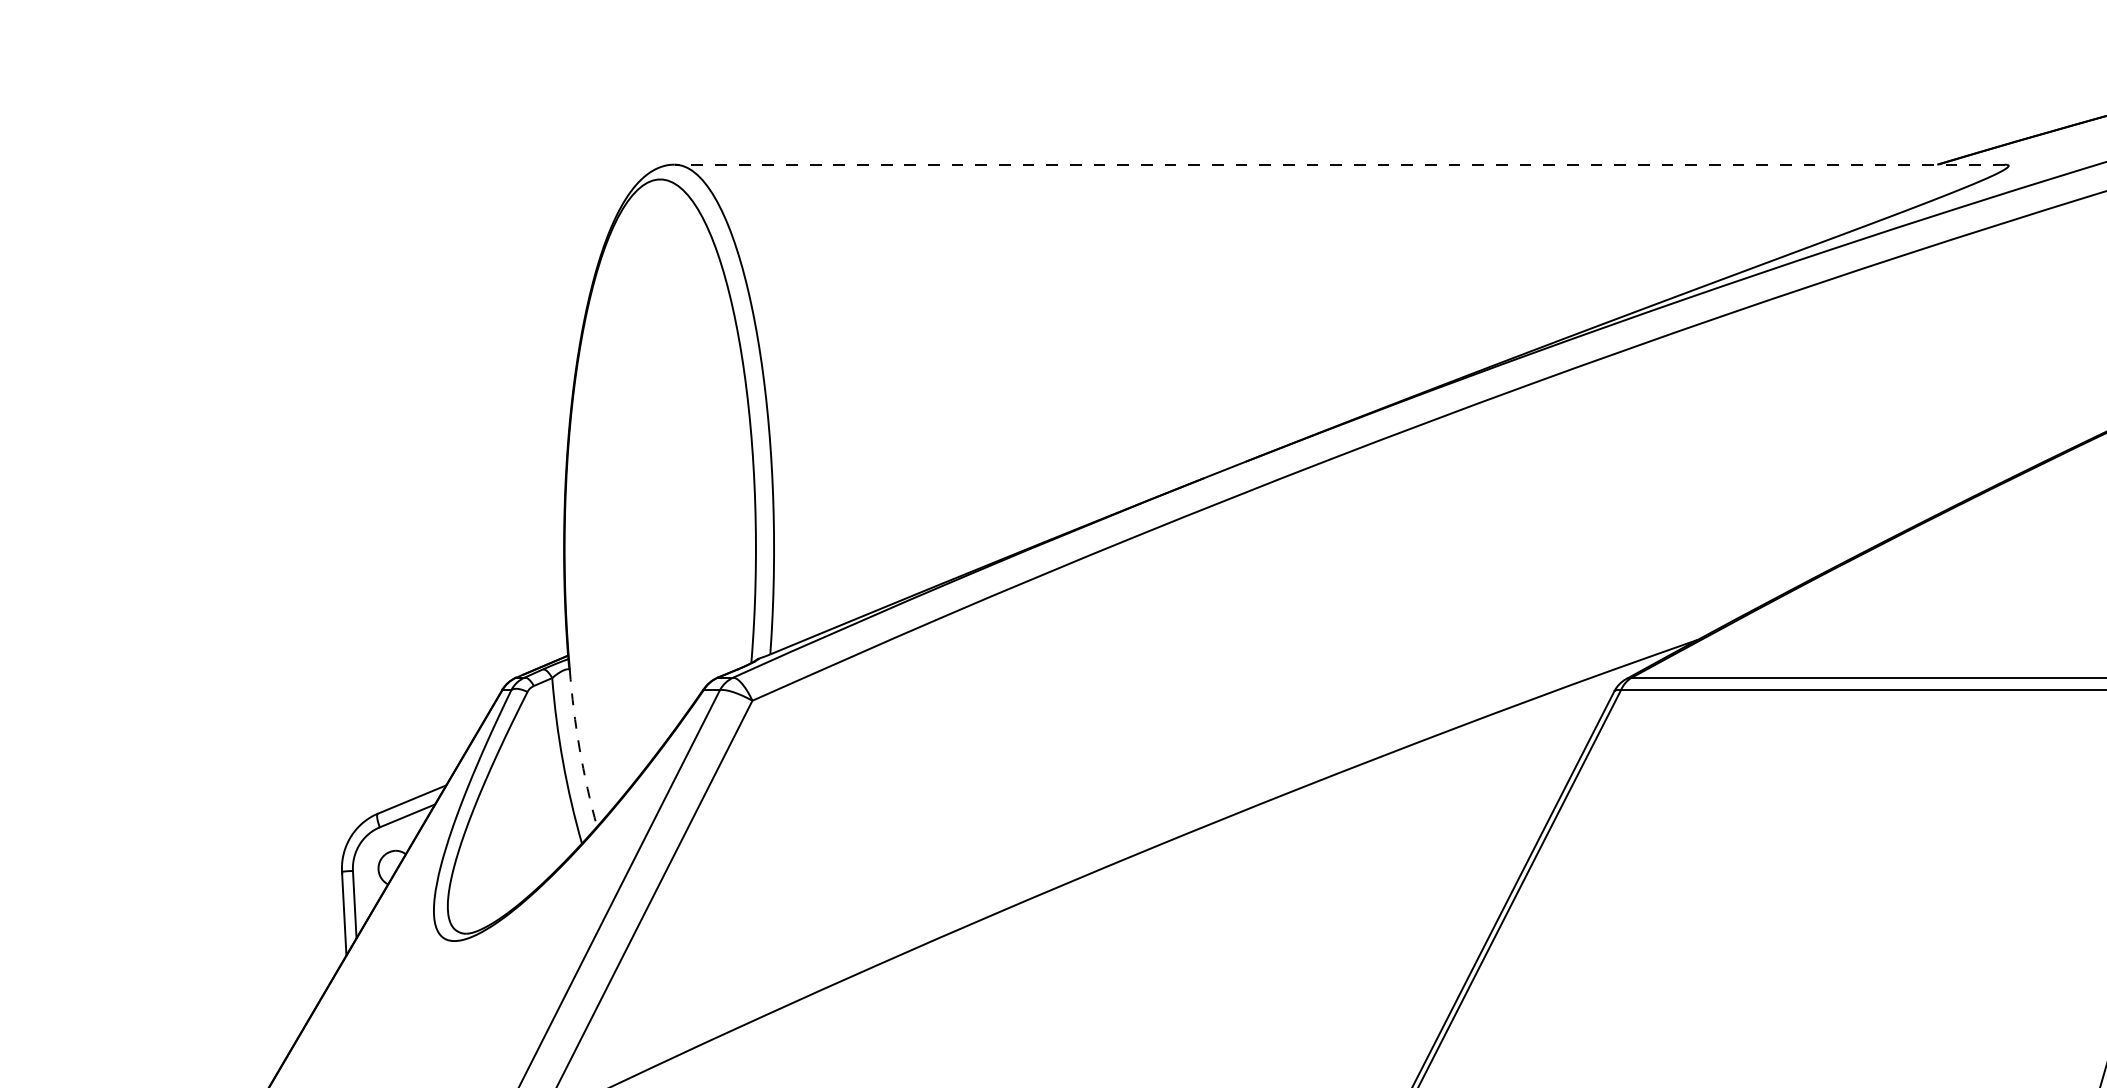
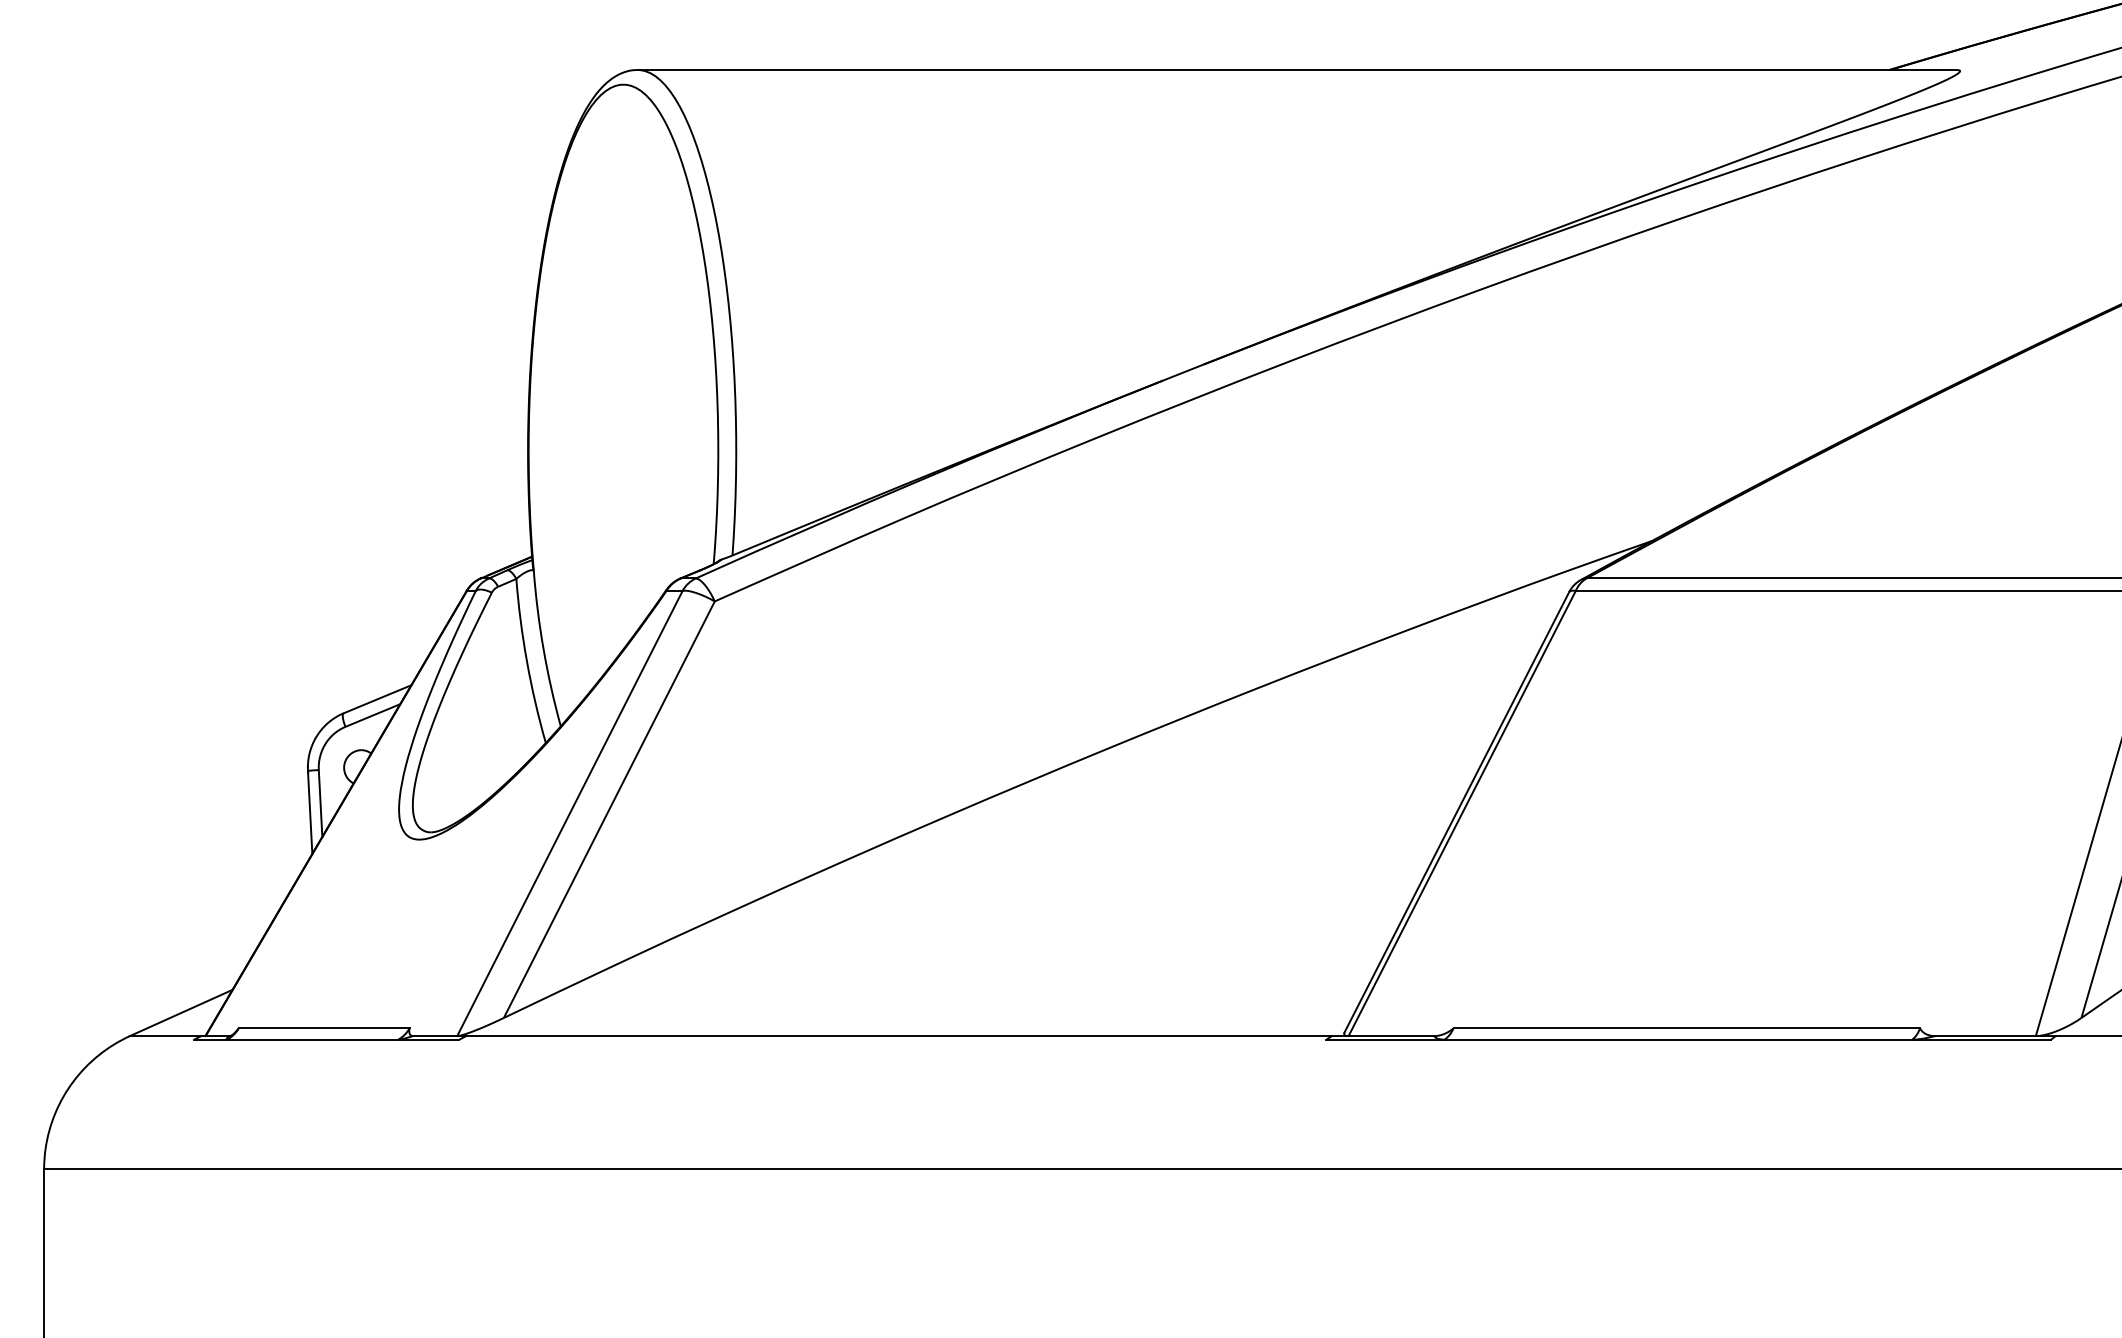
line: (1339, 164) -> (1296, 69), dashed -> solid
arc: (579, 749) -> (543, 649), dashed -> solid

